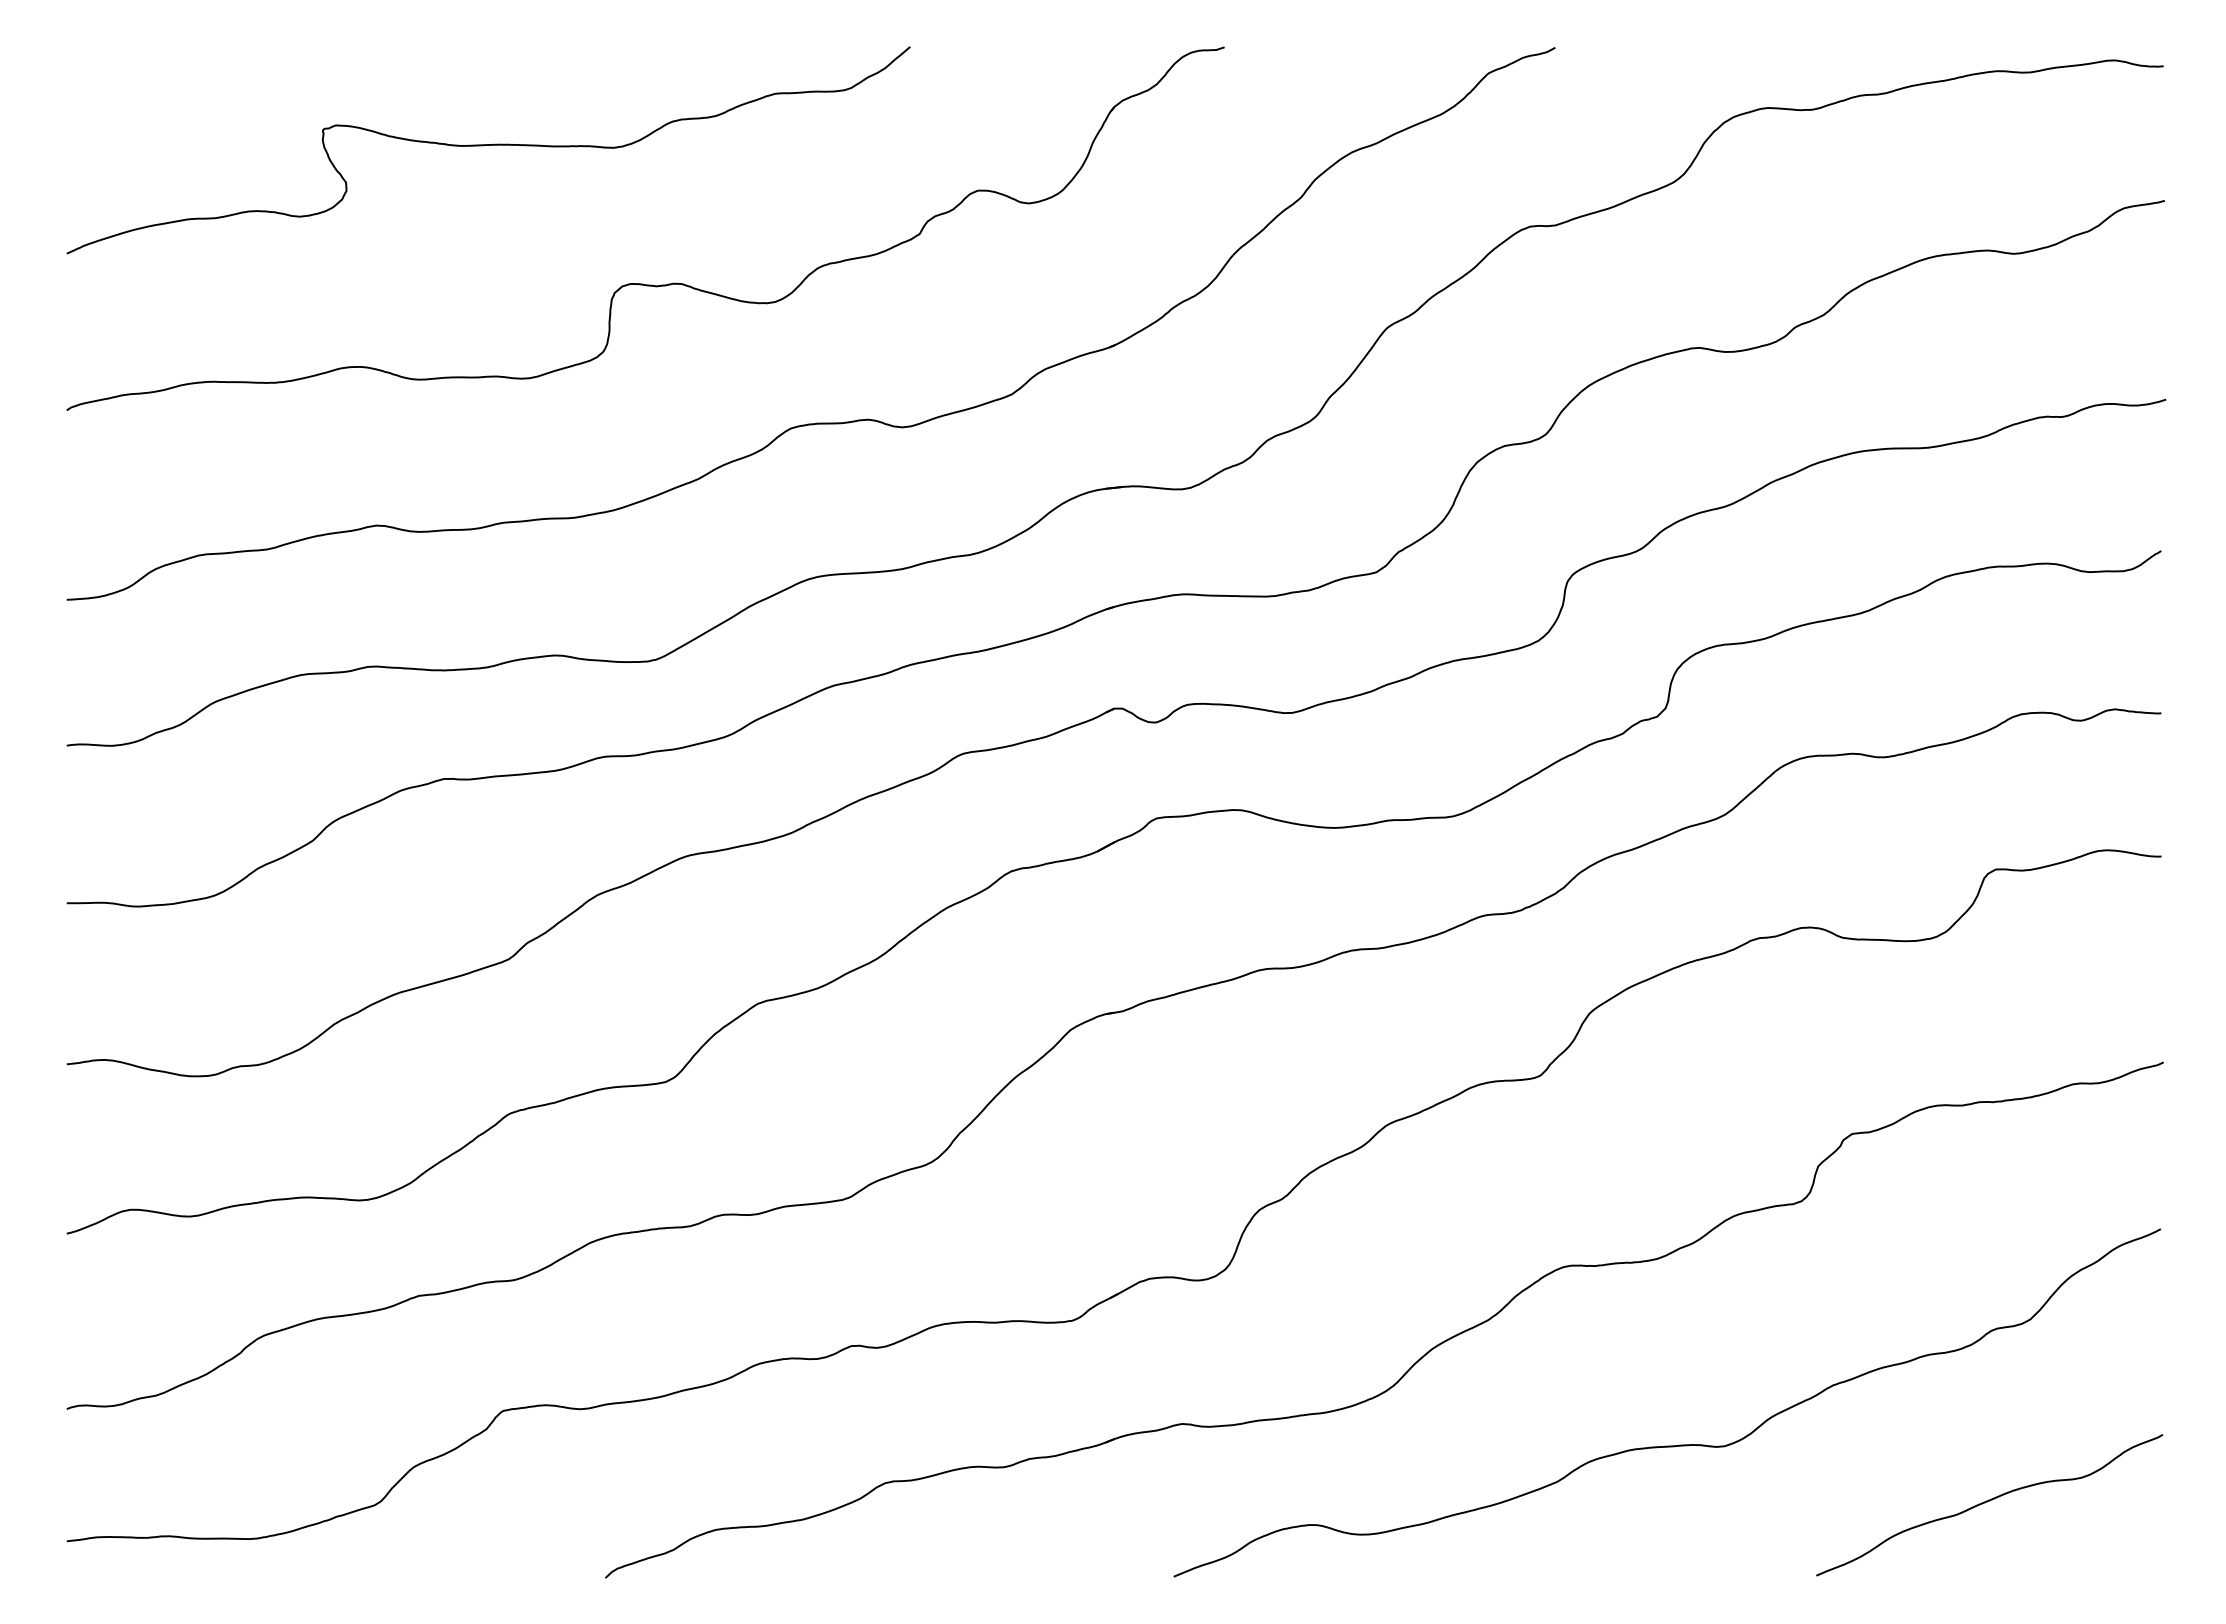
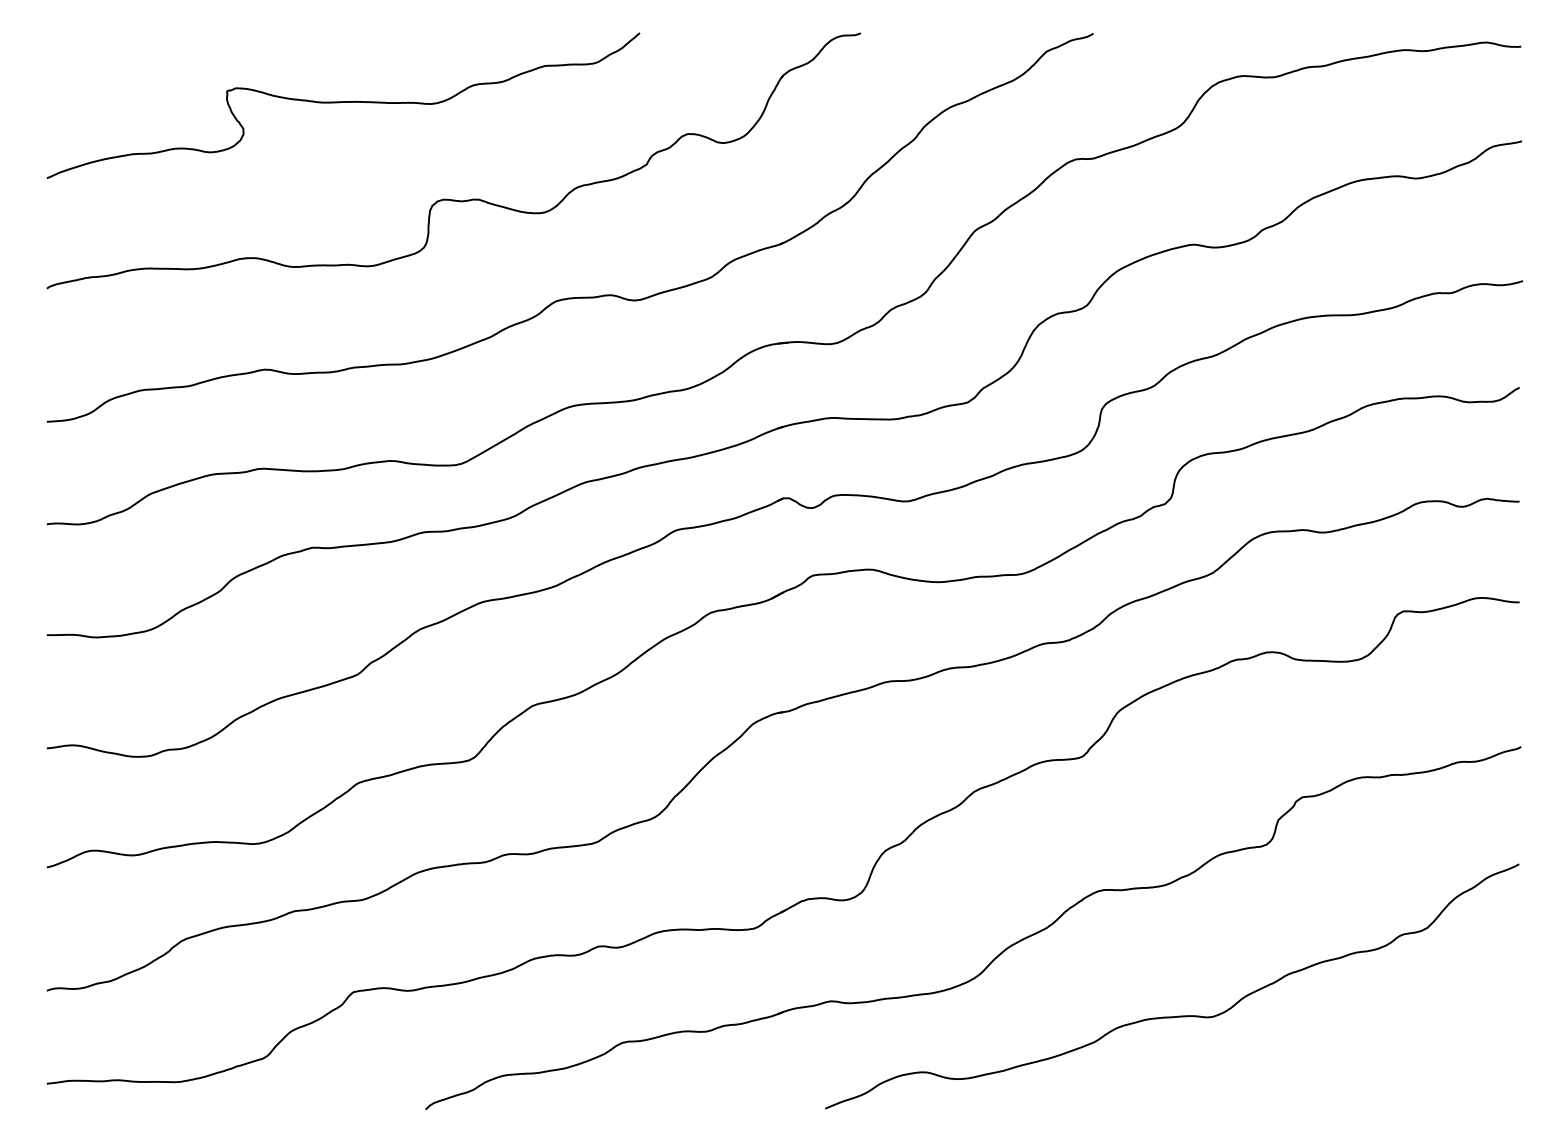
curve: (1987, 1502) -> (1397, 1056), removed

